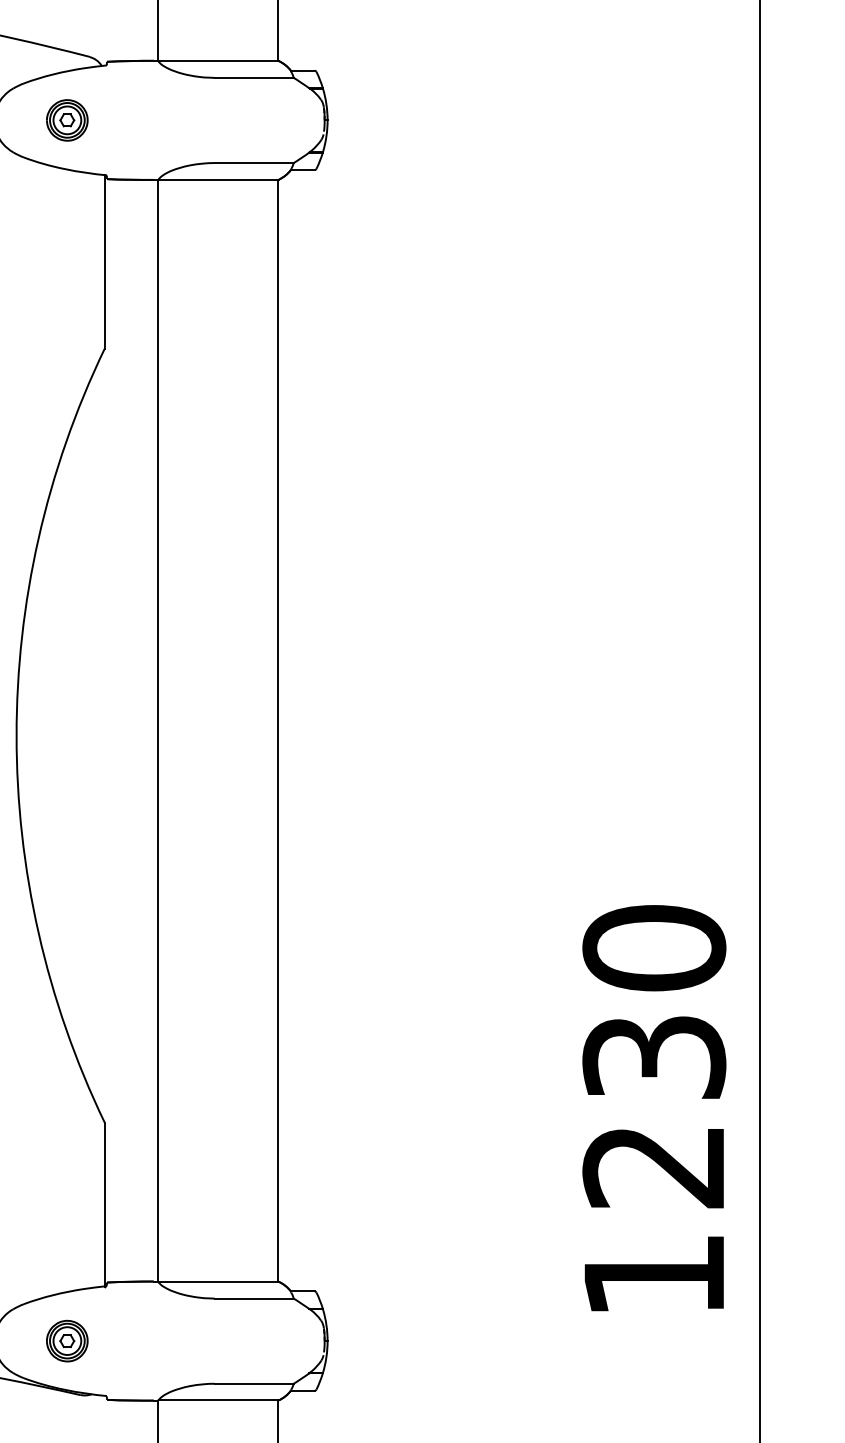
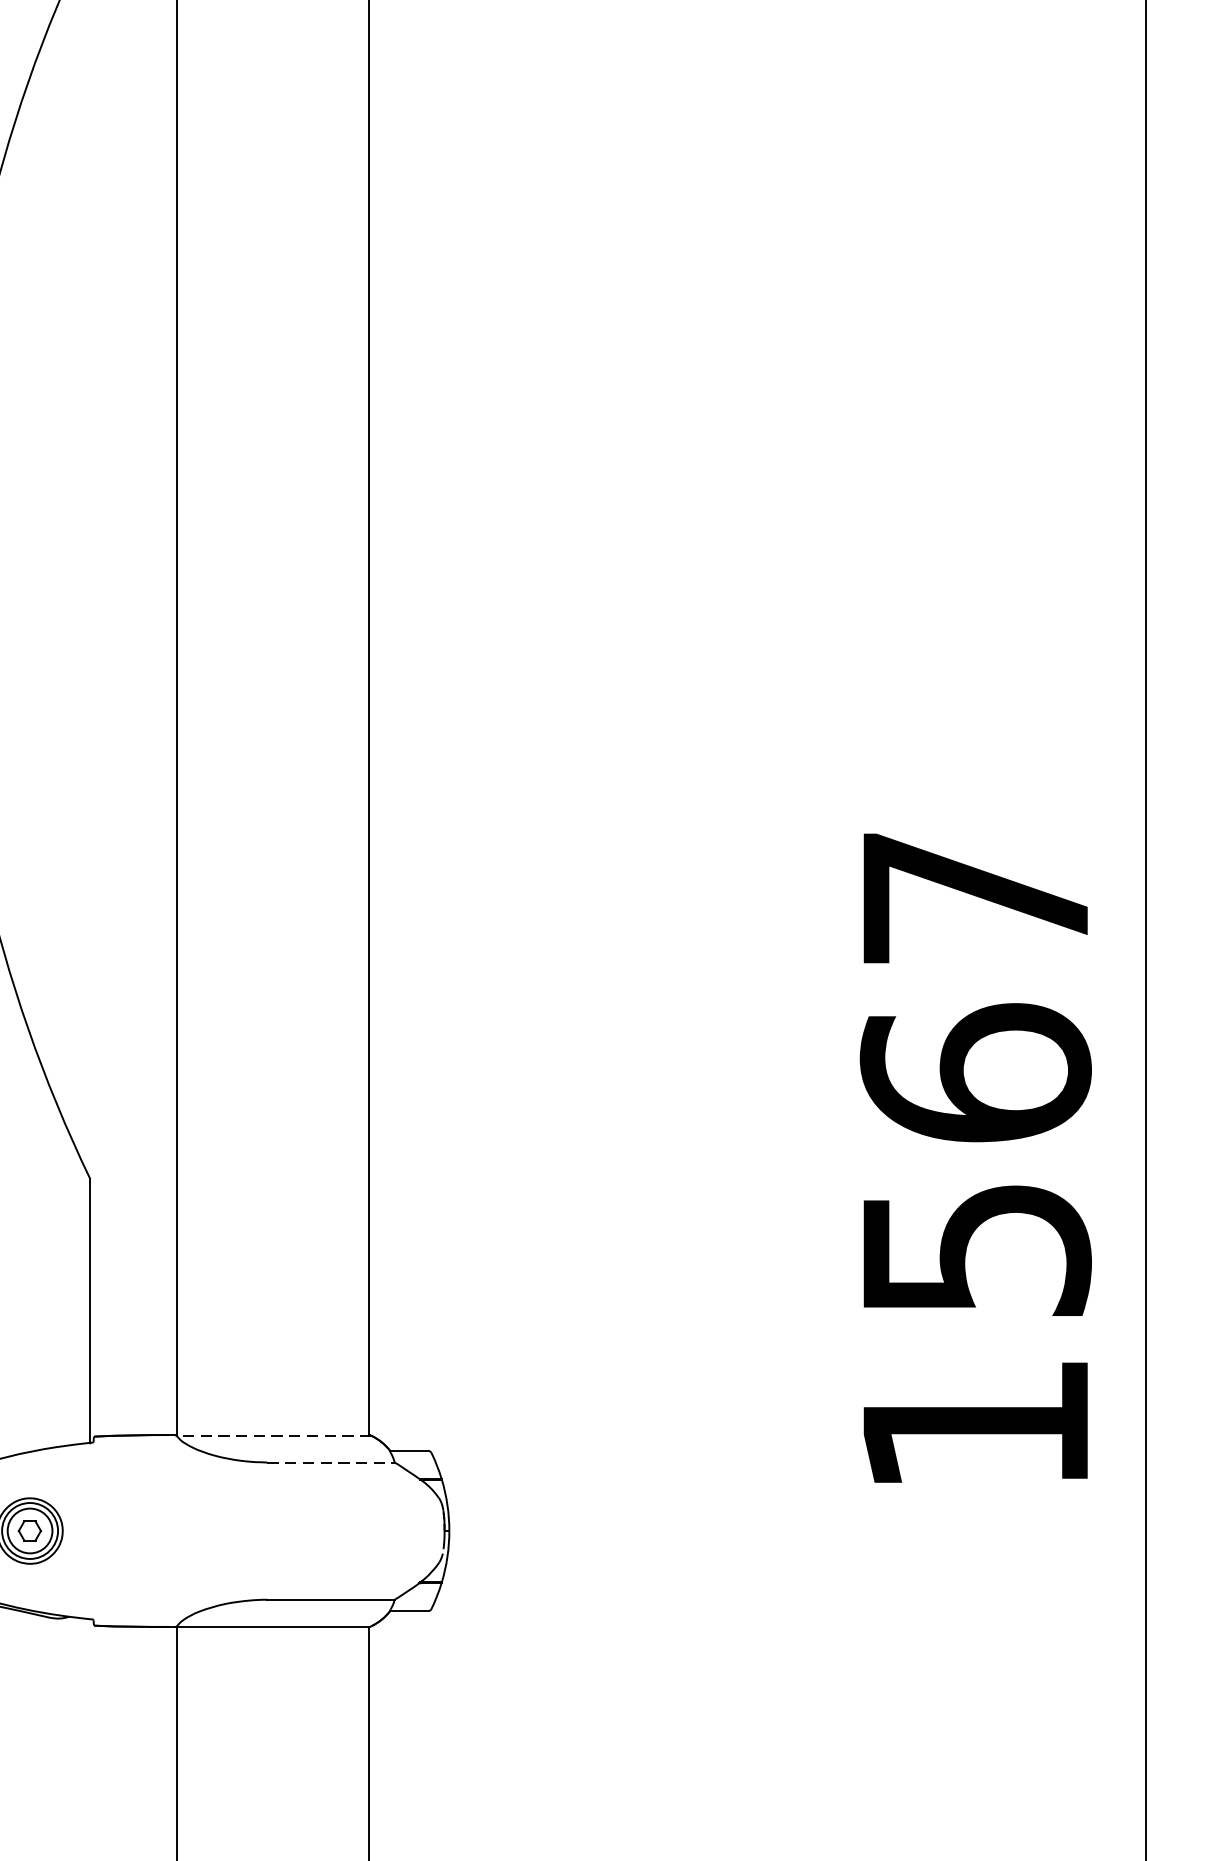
text: (654, 1056) -> (976, 1072), 1230 -> 1567
line: (218, 1282) -> (273, 1436), solid -> dashed
line: (254, 1298) -> (331, 1462), solid -> dashed

